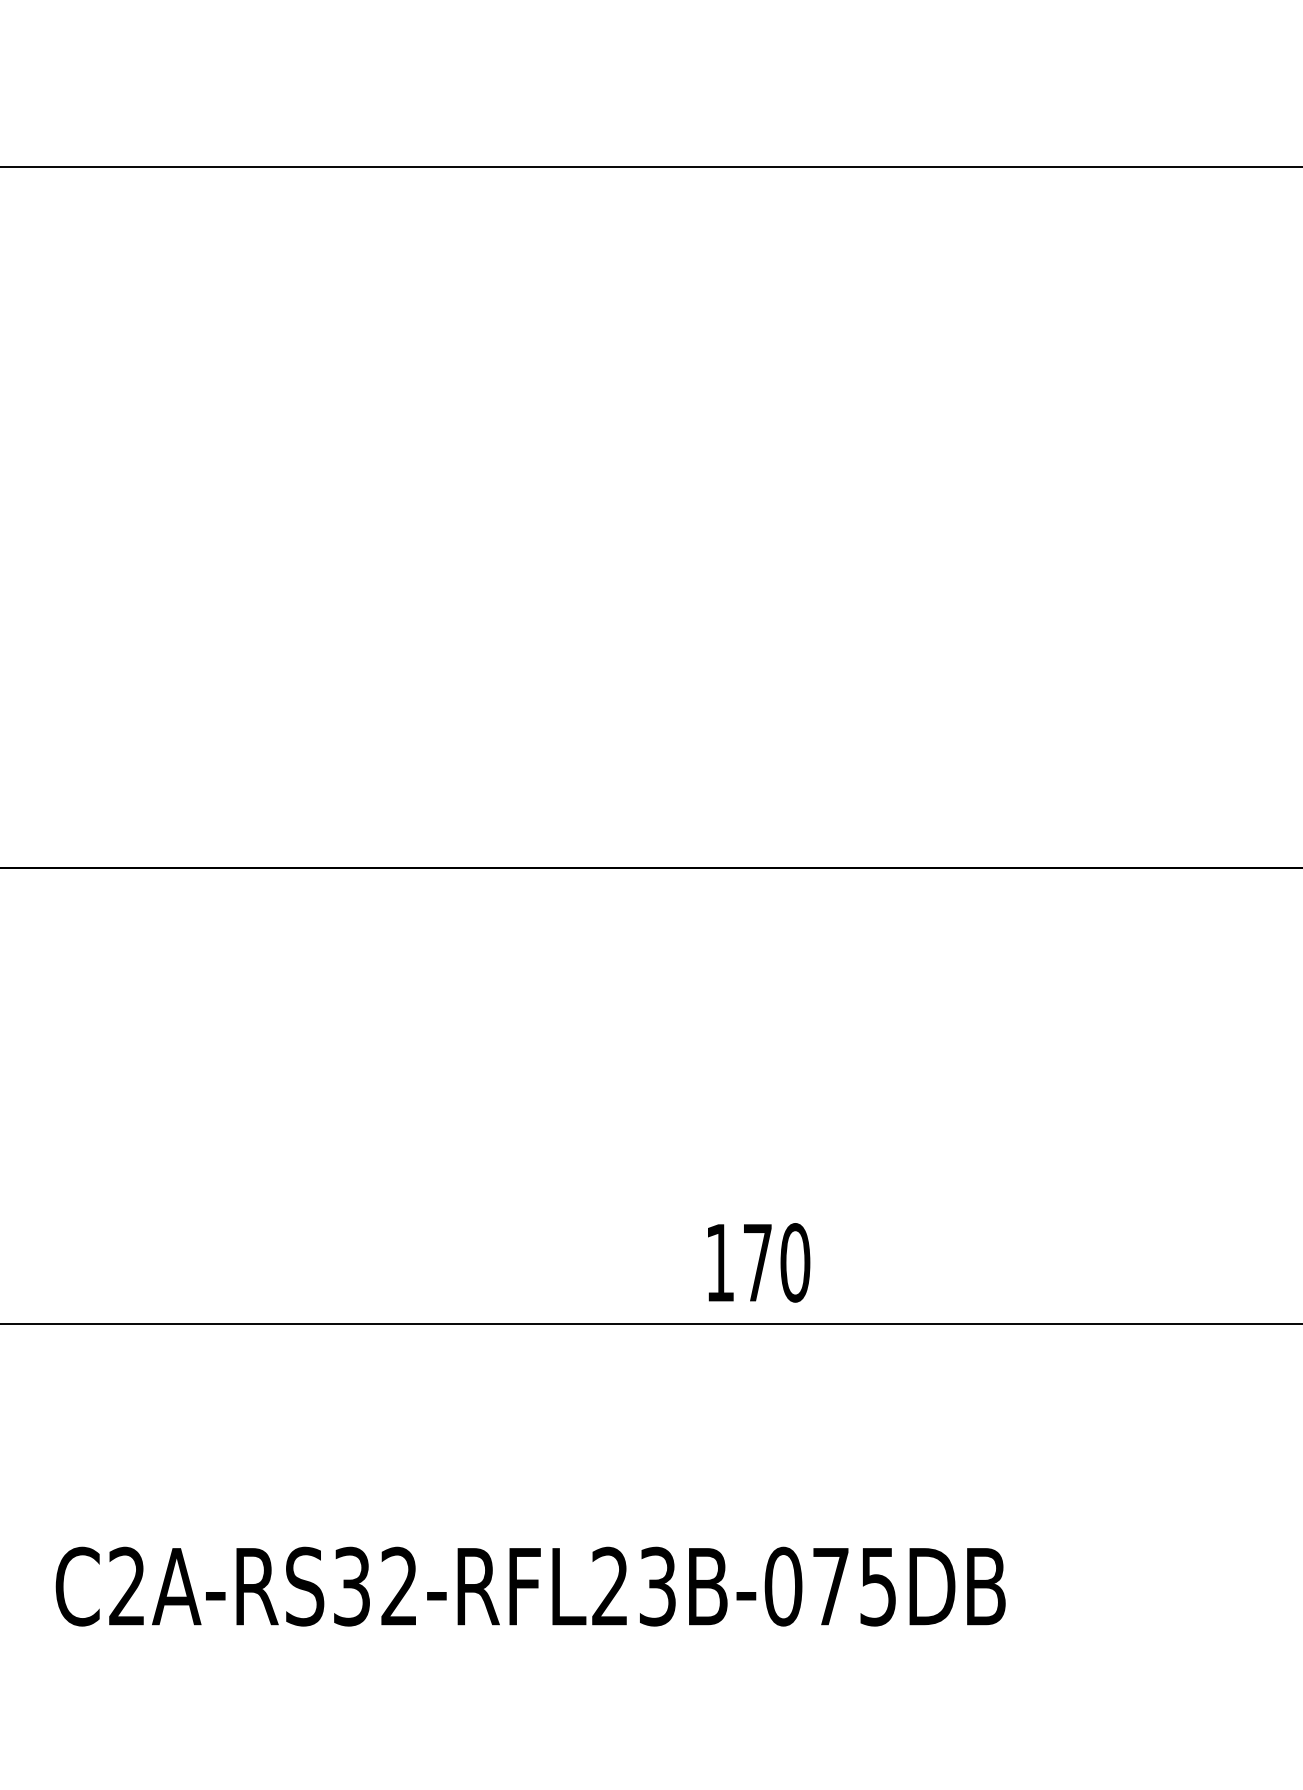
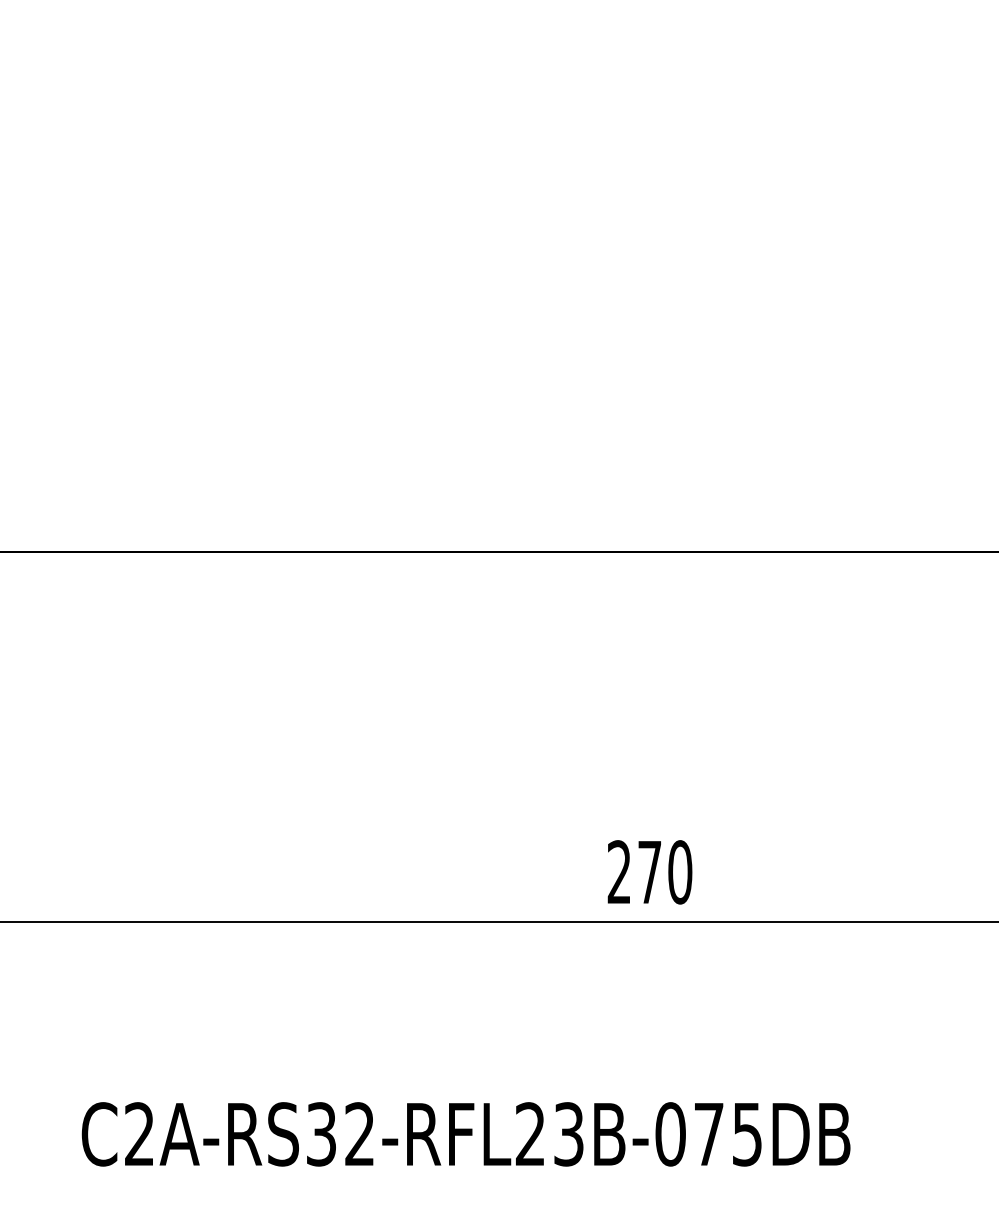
text: (719, 1262) -> (618, 872), 170 -> 270

